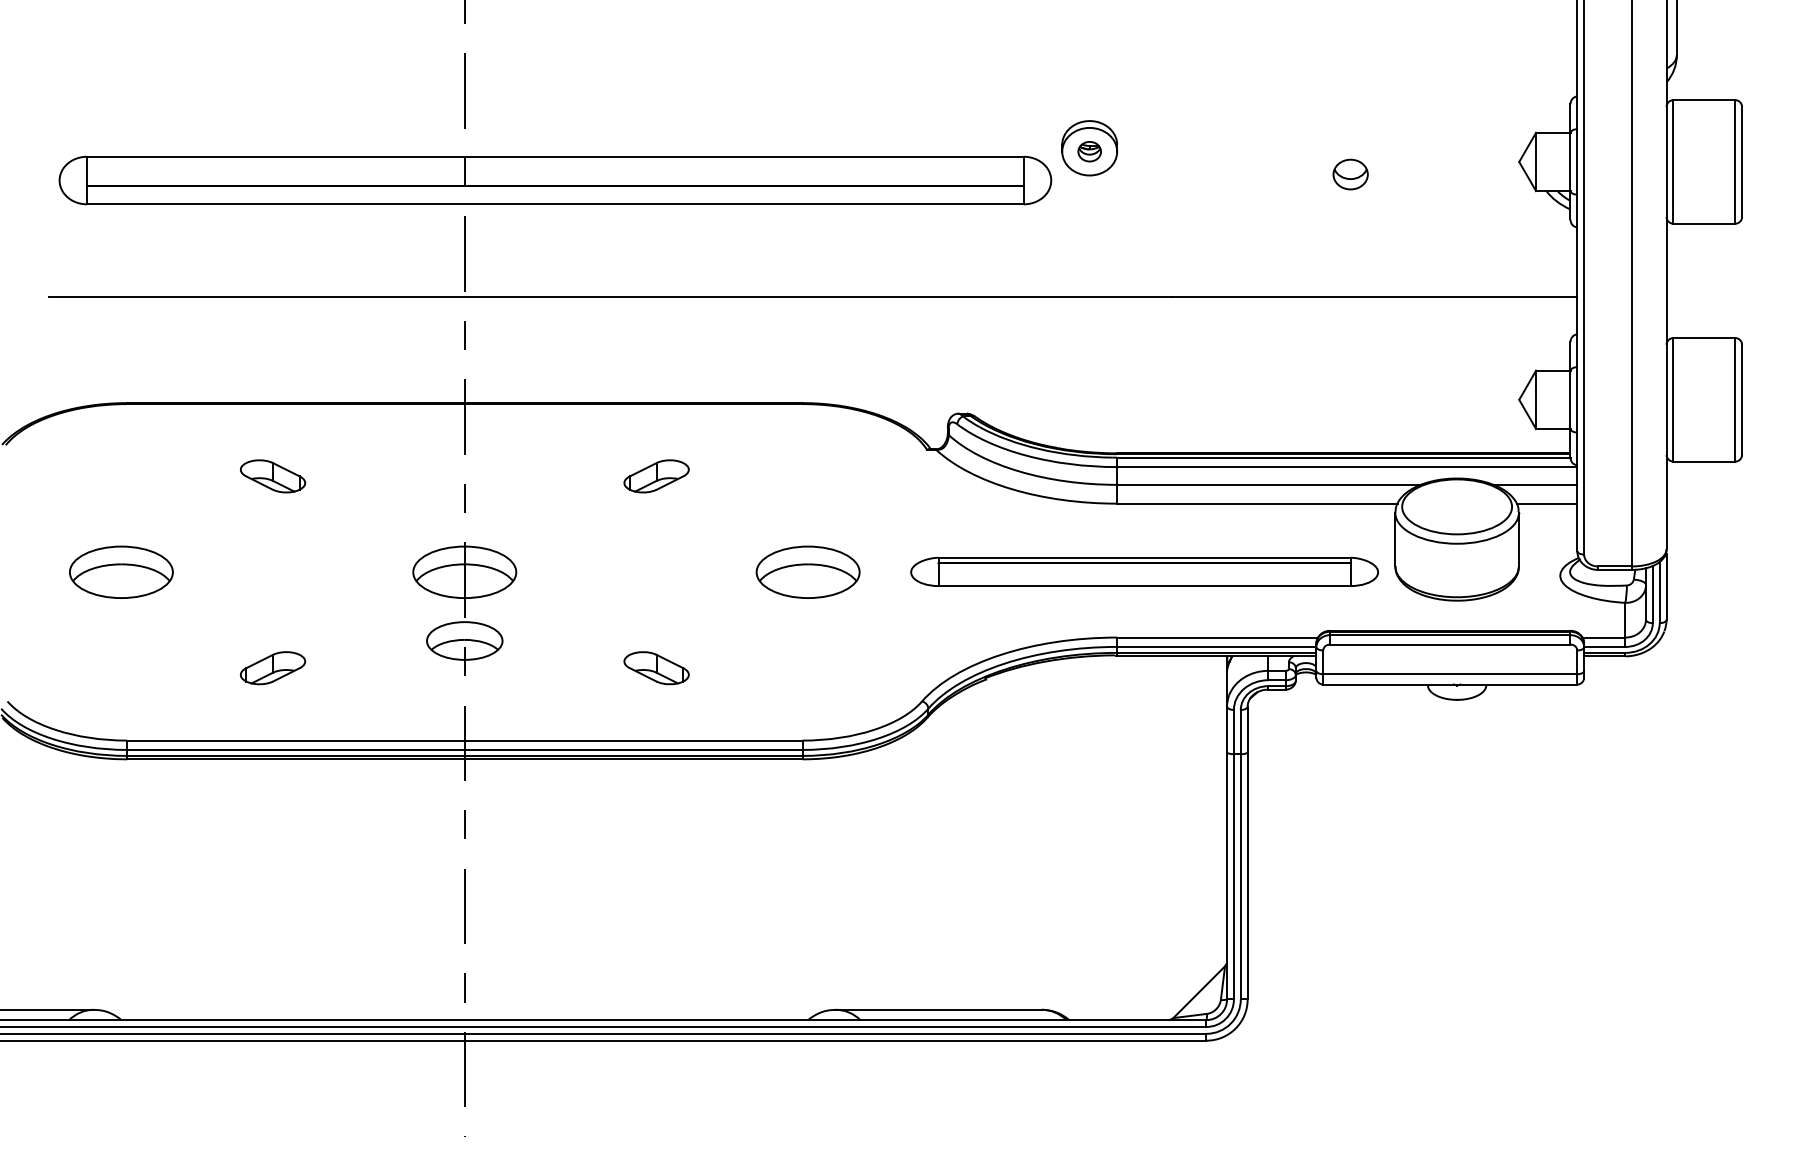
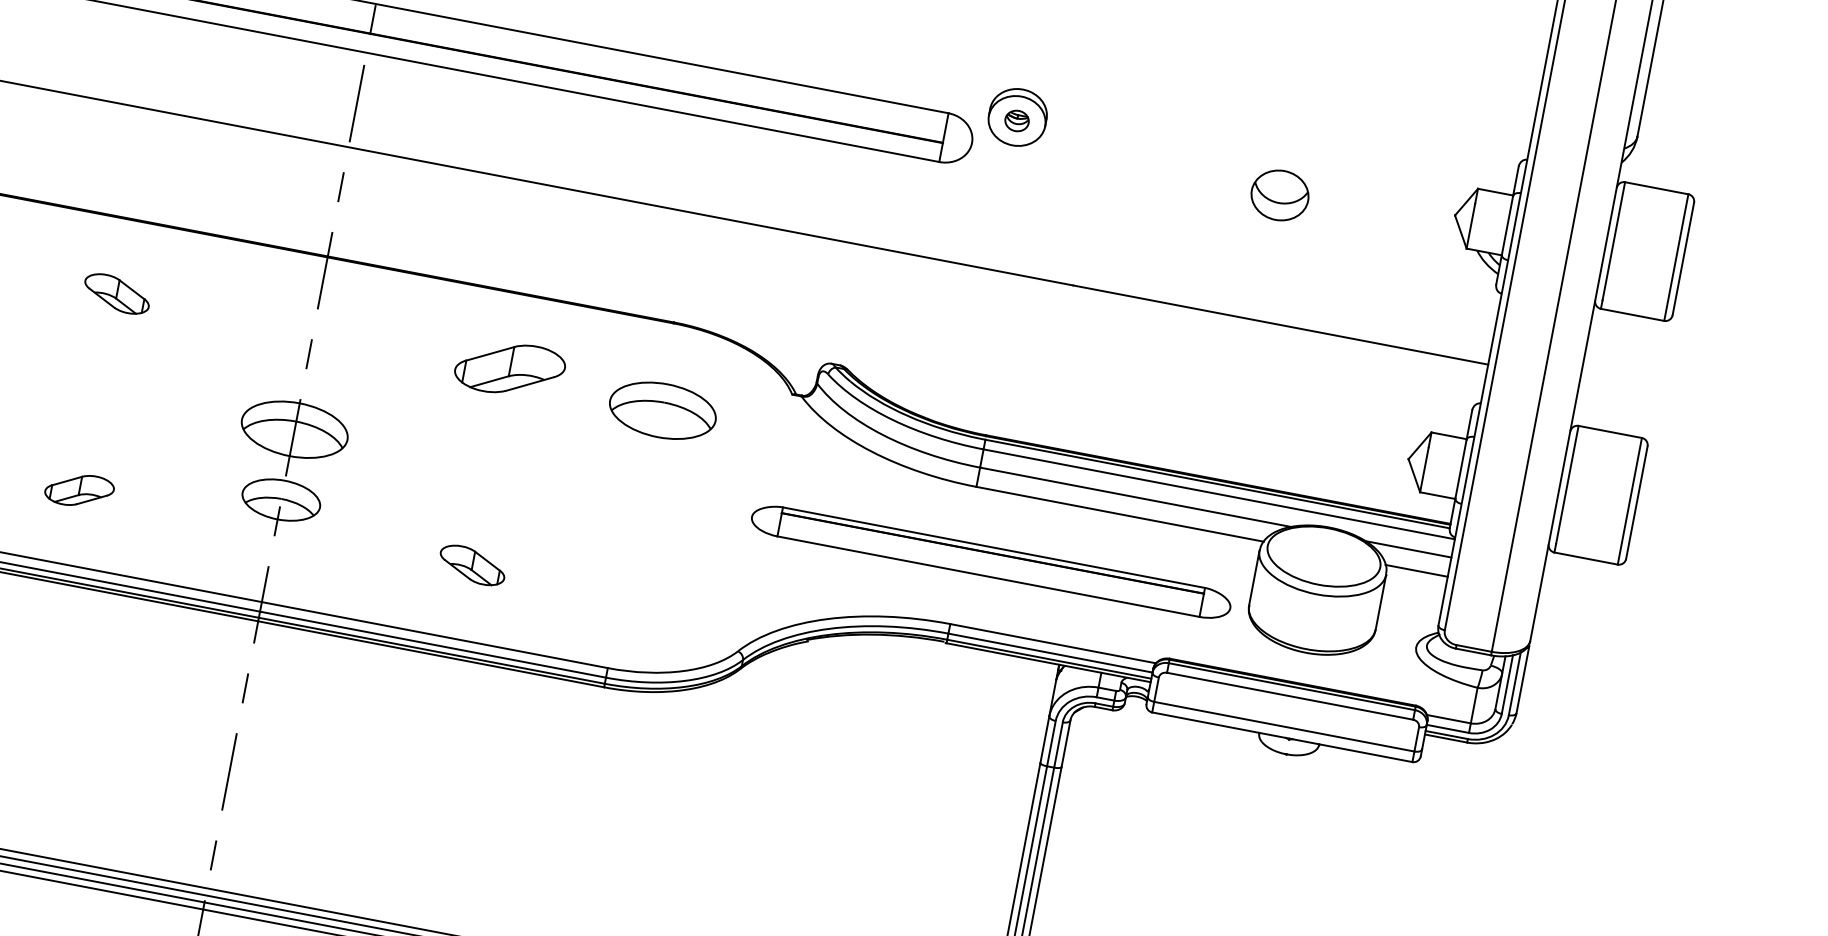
part: (1350, 174) -> (1279, 195), size x1.6
part: (656, 476) -> (509, 369), size x1.6
part: (807, 571) -> (662, 409), moved

